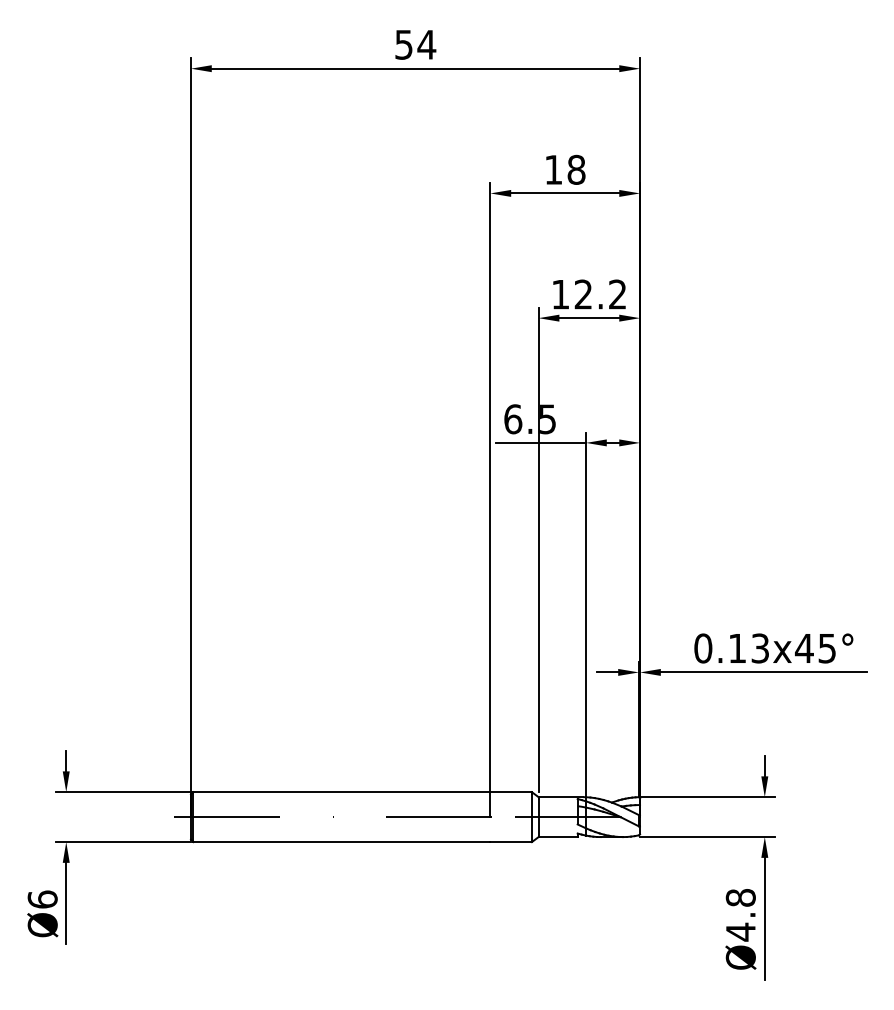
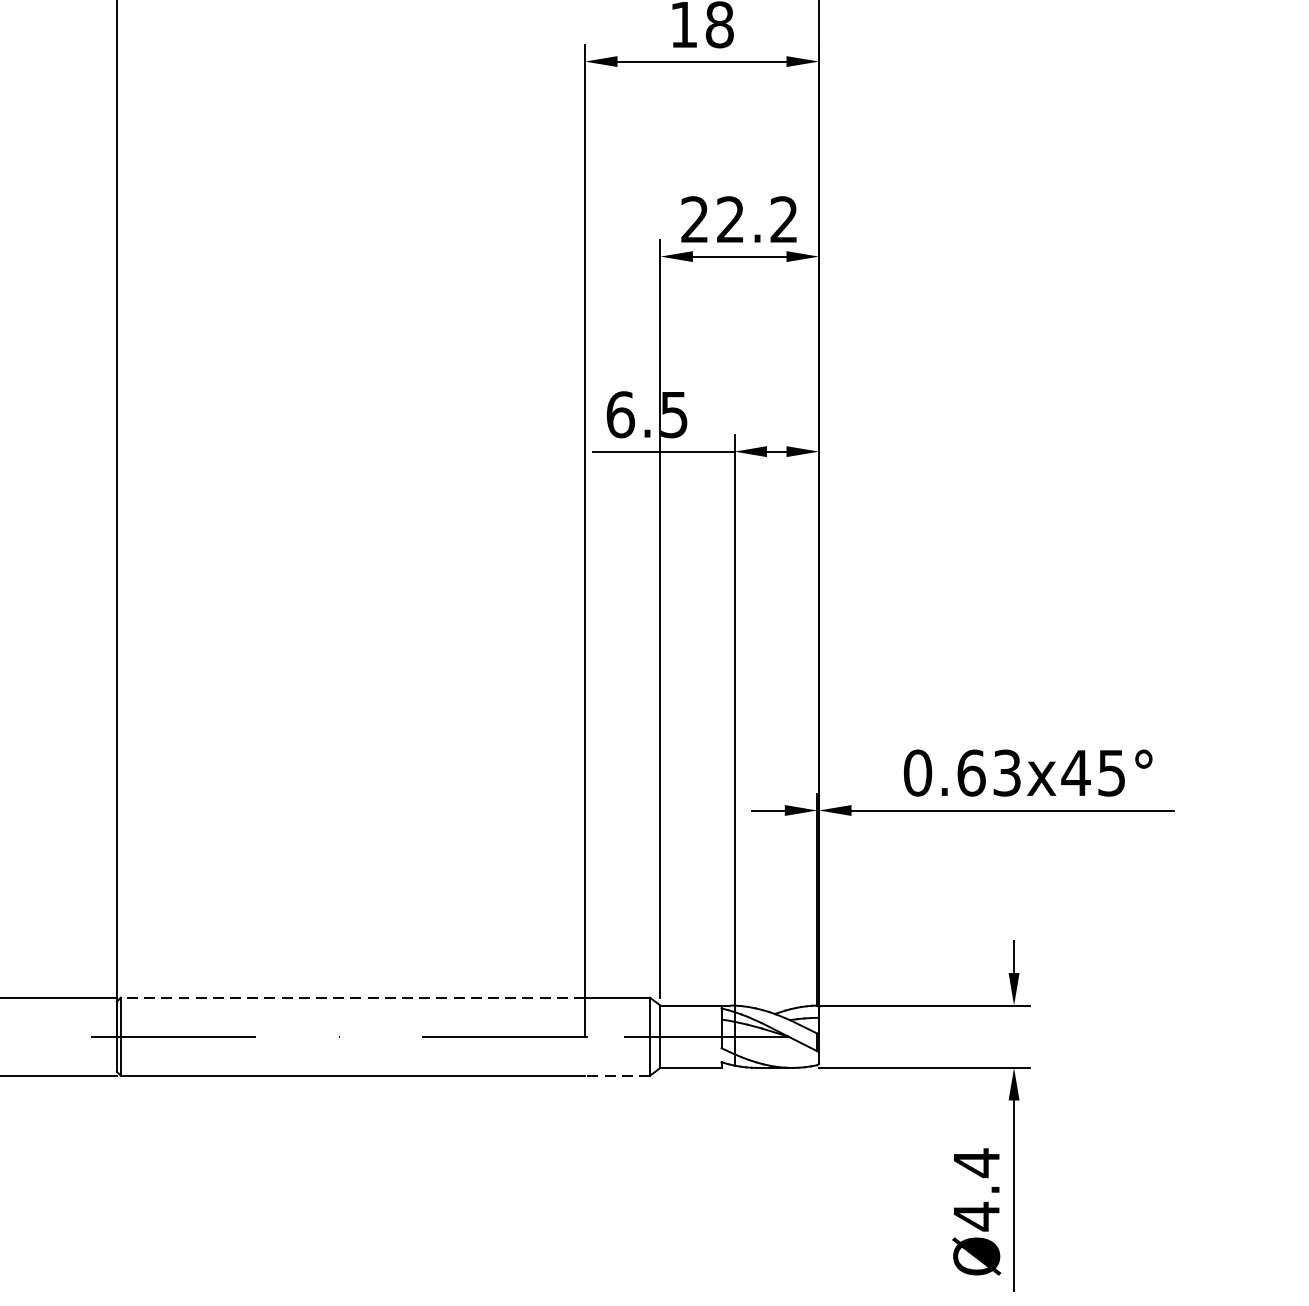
text: (560, 294) -> (694, 219), 12.2 -> 22.2
text: (737, 648) -> (971, 773), 0.13x45° -> 0.63x45°
line: (341, 792) -> (352, 998), solid -> dashed
line: (511, 842) -> (618, 1076), solid -> dashed
text: (740, 897) -> (976, 1162), Ø4.8 -> Ø4.4

